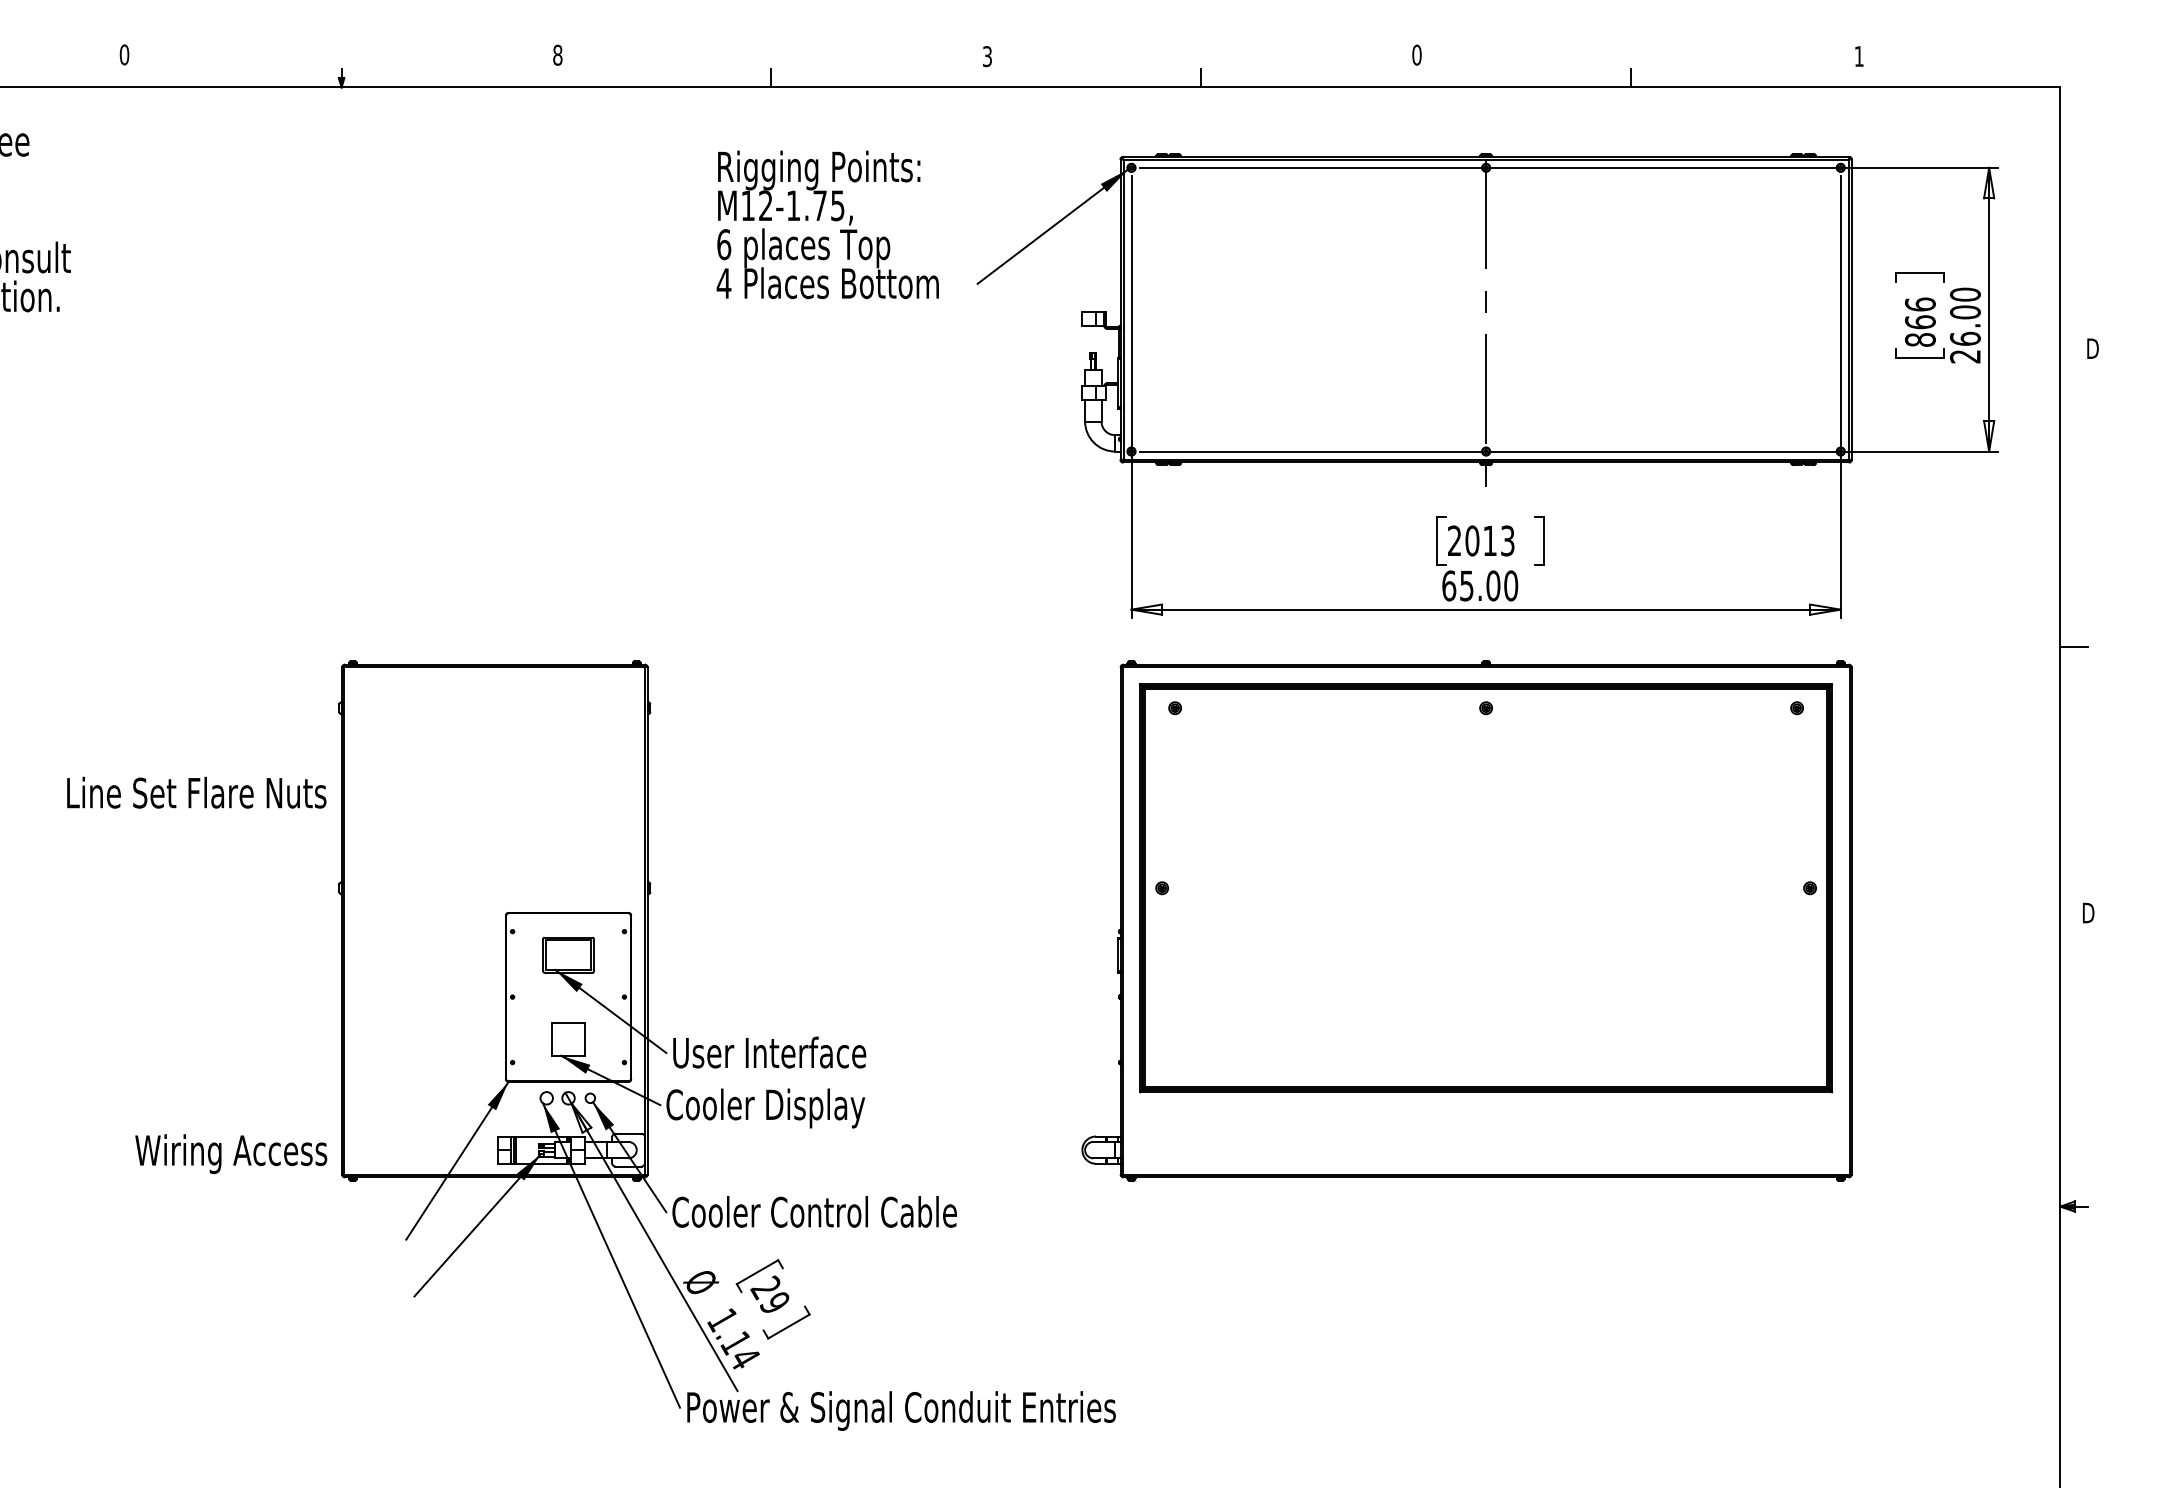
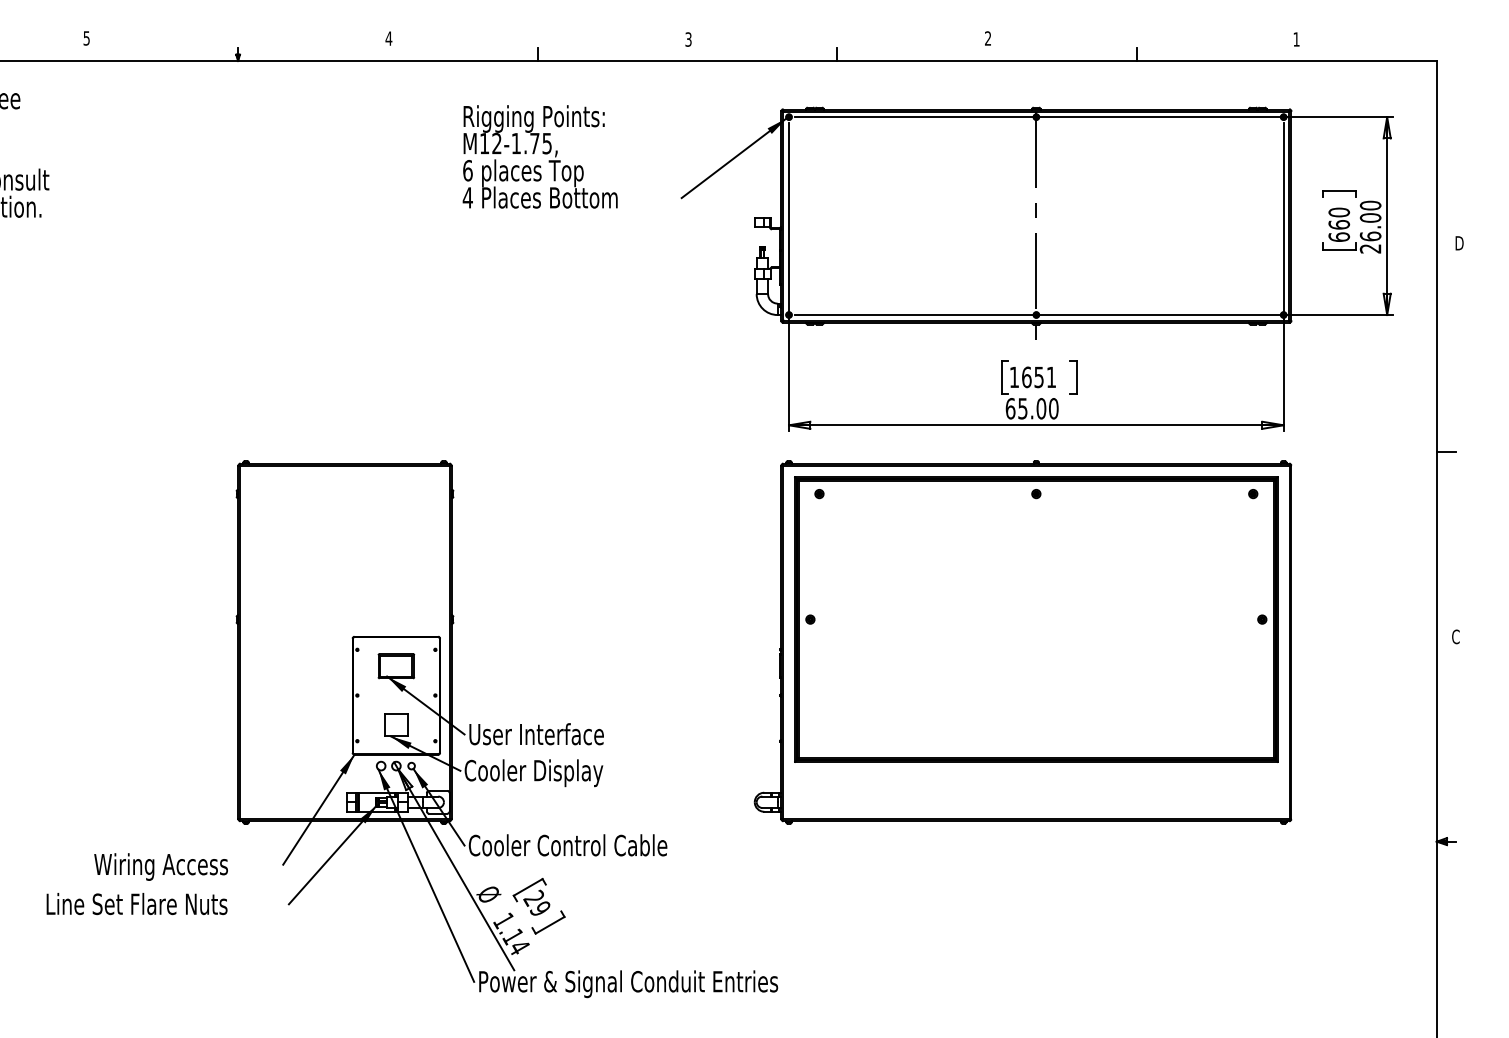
text: (124, 55) -> (86, 38), 0 -> 5
text: (557, 55) -> (388, 38), 8 -> 4
text: (1416, 55) -> (987, 38), 0 -> 2
text: (826, 224) -> (539, 156), moved
text: (1919, 321) -> (1338, 224), 866 -> 660
text: (1480, 541) -> (1032, 377), 2013 -> 1651
text: (195, 793) -> (136, 904), moved
text: (2088, 912) -> (1456, 636), D -> C
text: (230, 1153) -> (160, 866), moved

